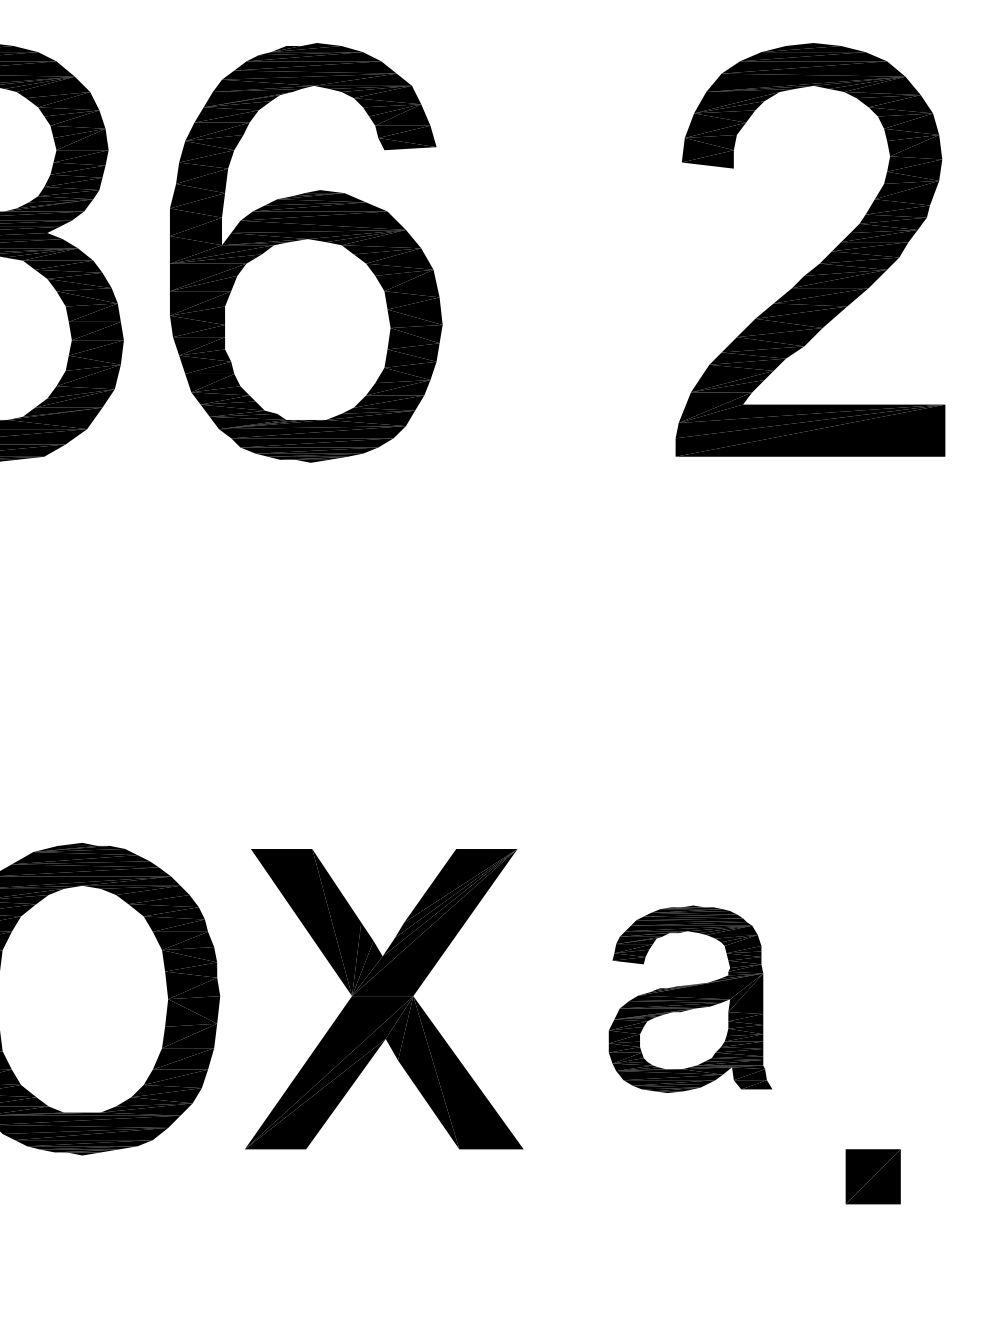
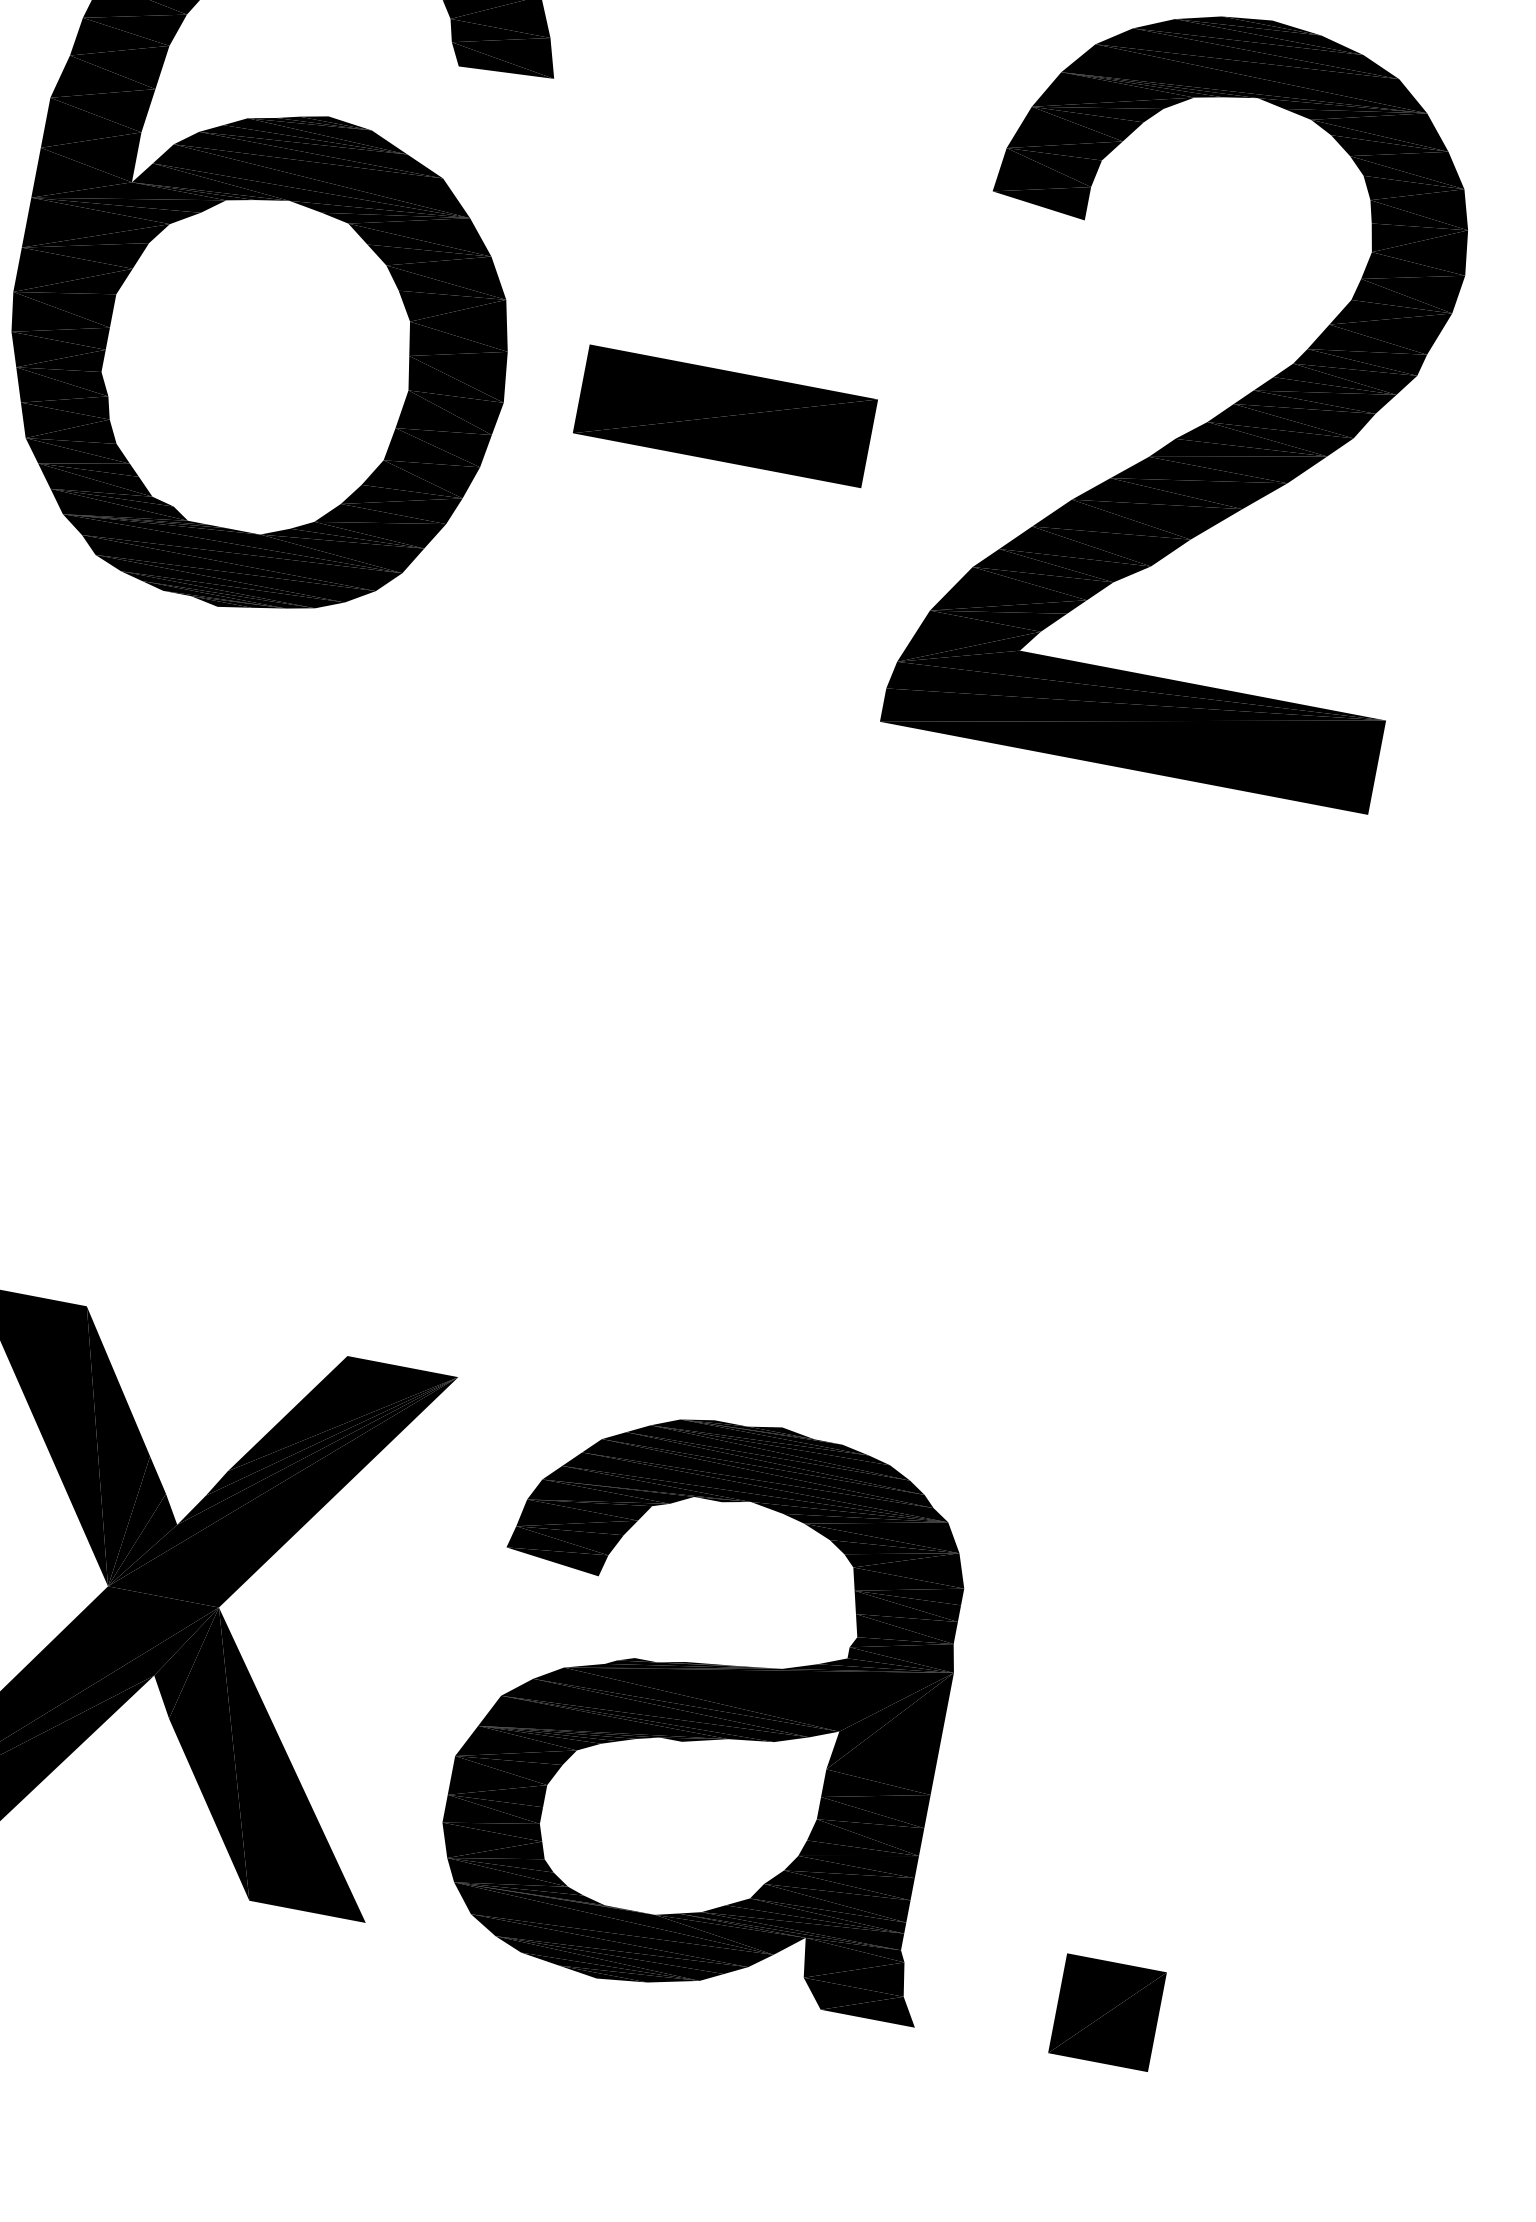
part: (561, 309) -> (724, 415), added
part: (690, 999) -> (719, 1709), size x1.67
part: (872, 1176) -> (1106, 2011), moved

